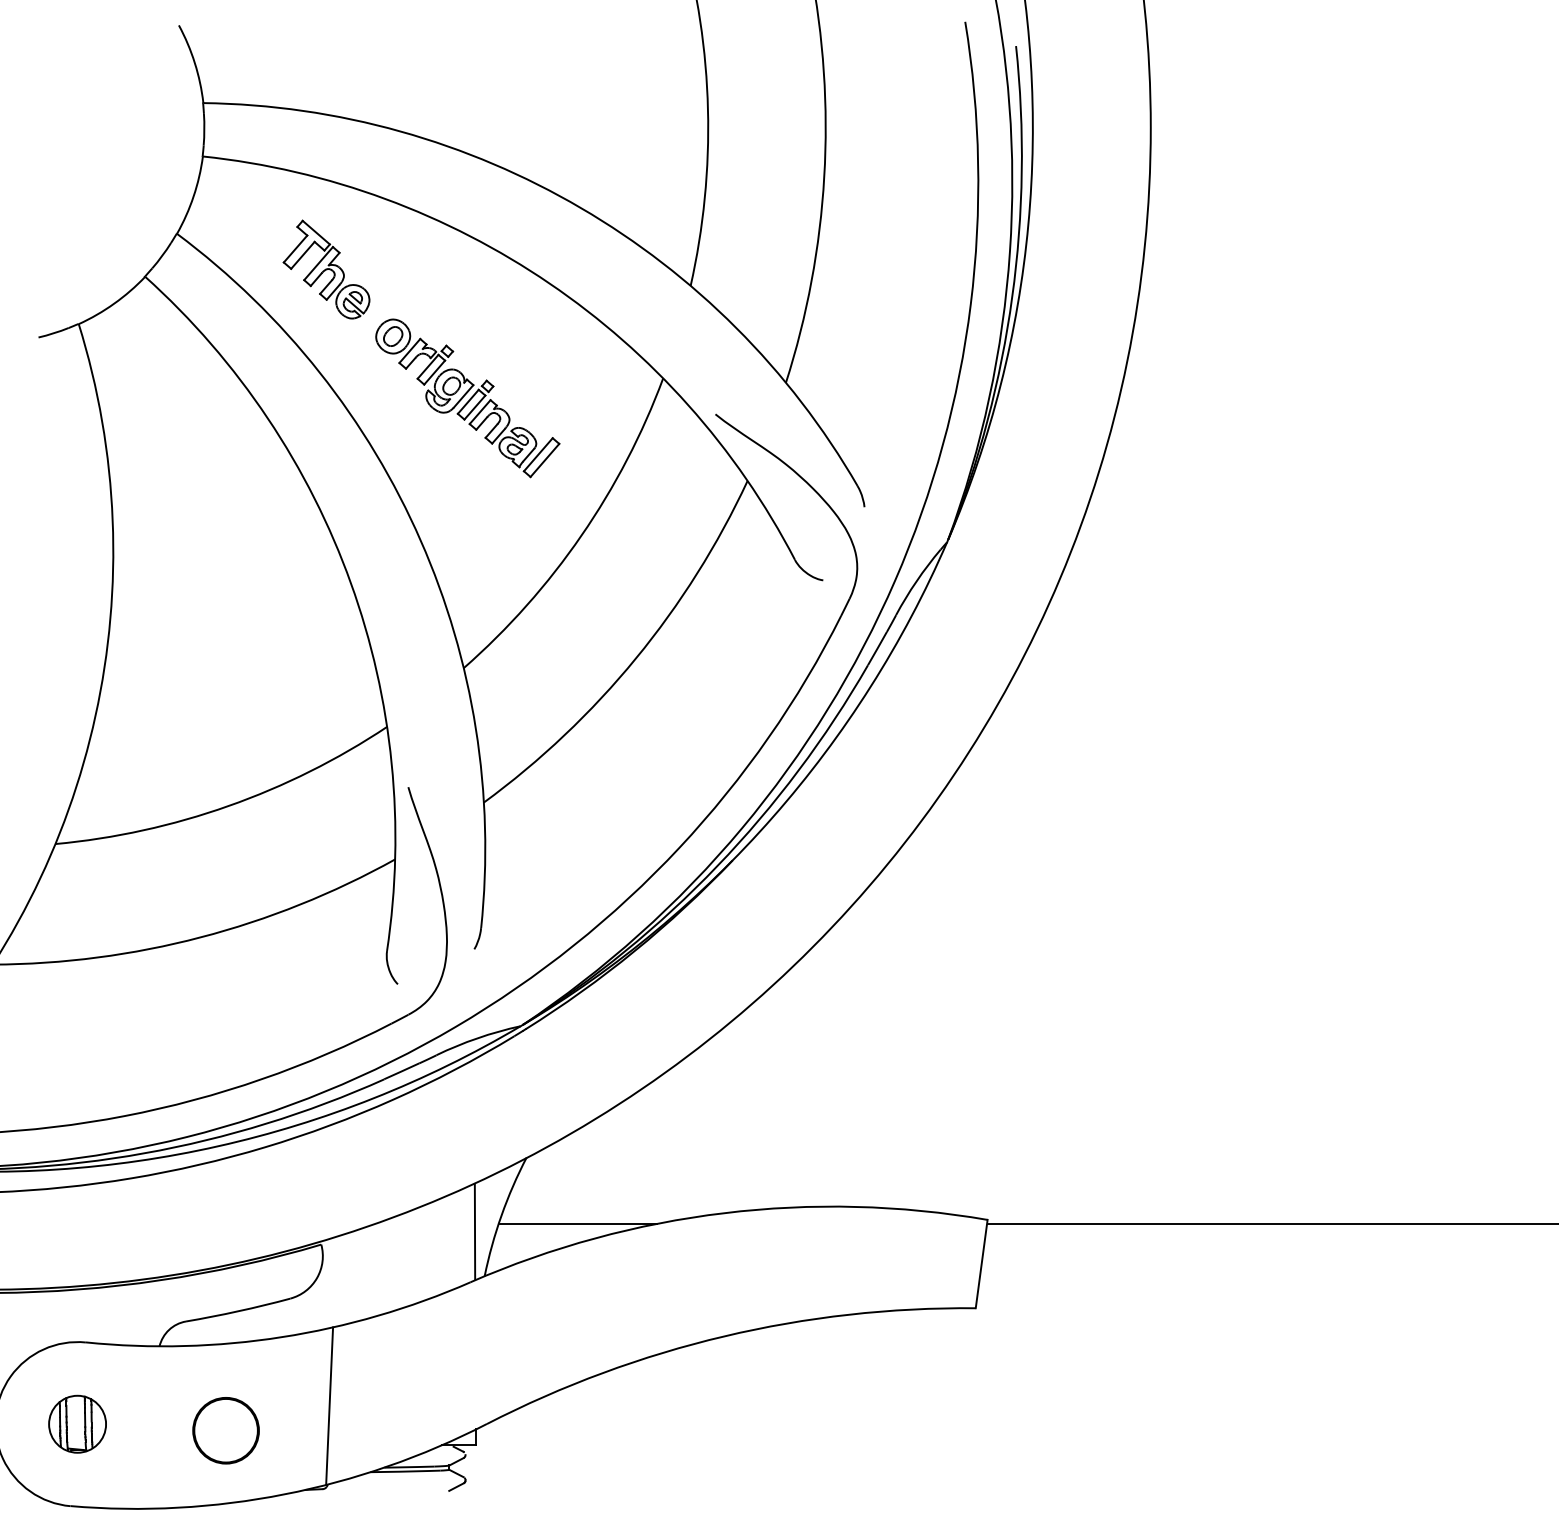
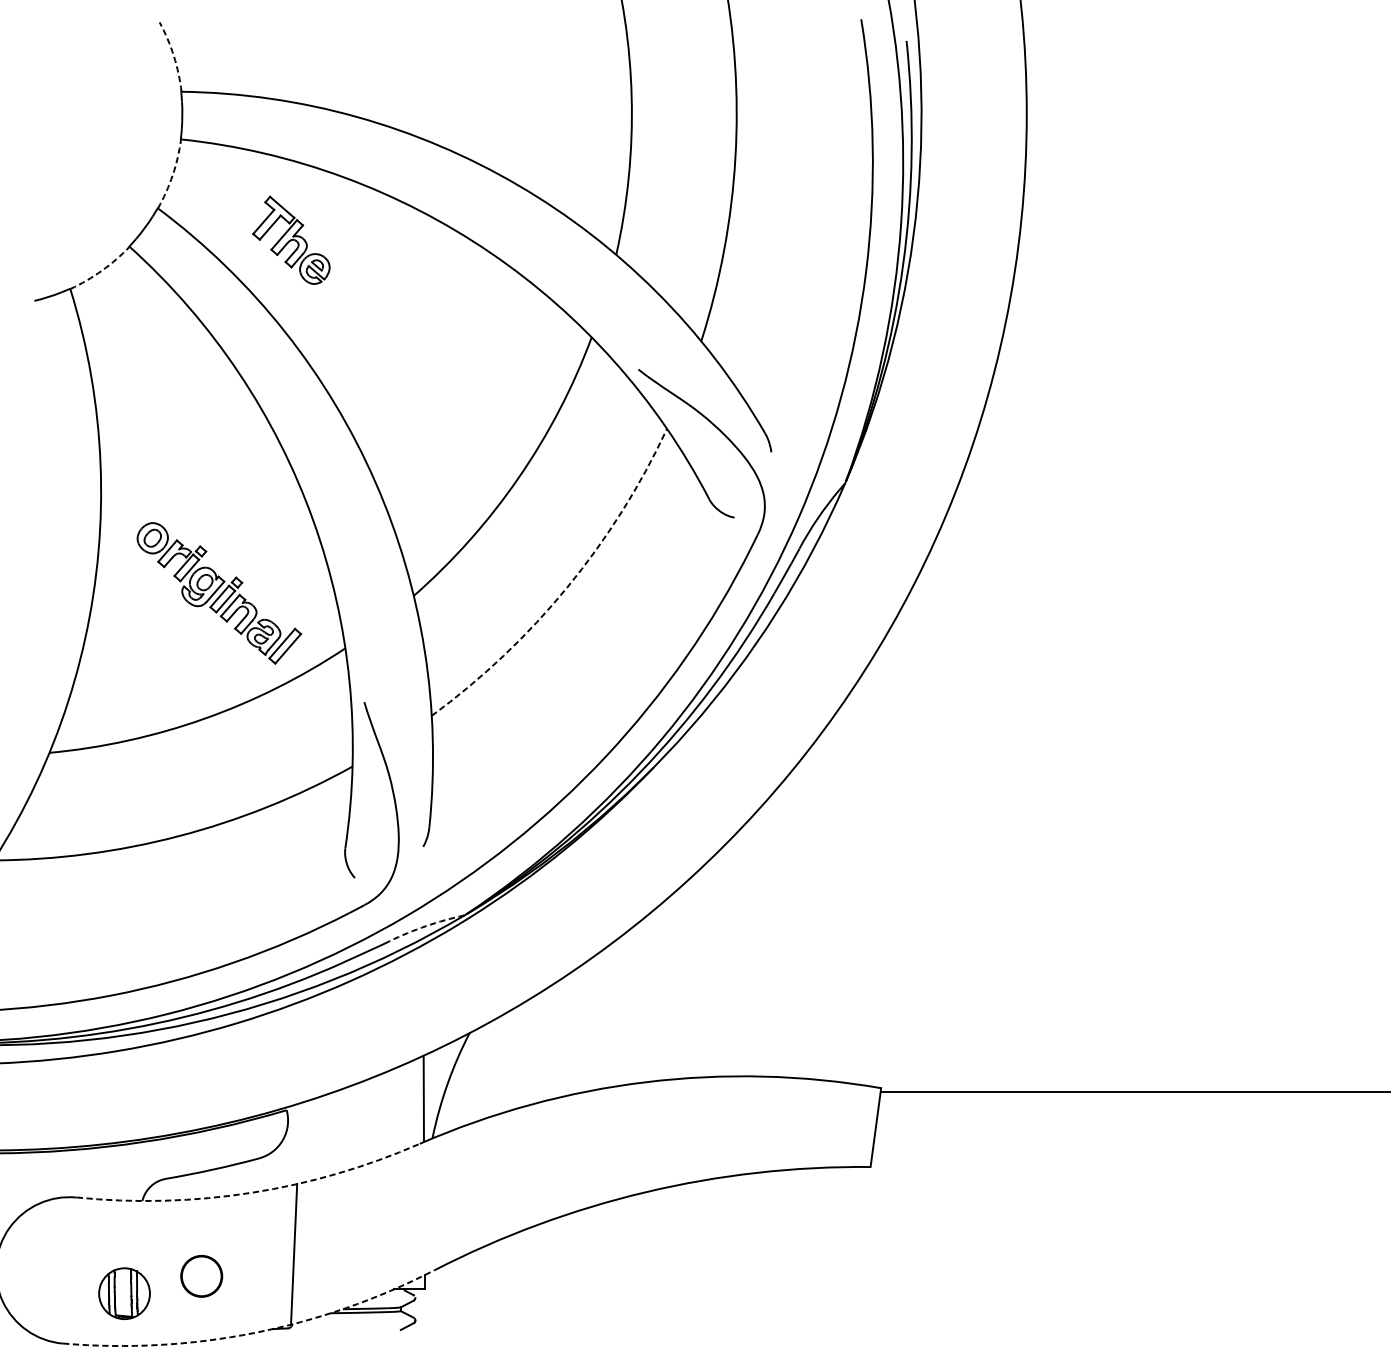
arc: (194, 63) -> (173, 56), solid -> dashed
arc: (193, 196) -> (172, 175), solid -> dashed
arc: (114, 303) -> (102, 270), solid -> dashed
part: (467, 398) -> (219, 593), moved
arc: (636, 658) -> (567, 587), solid -> dashed
arc: (477, 1038) -> (426, 926), solid -> dashed
line: (578, 1223) -> (516, 1091), removed
arc: (282, 1337) -> (252, 1193), solid -> dashed
part: (77, 1423) -> (124, 1293), moved
circle: (225, 1430) -> (201, 1276), size x0.7
arc: (284, 1494) -> (253, 1333), solid -> dashed

